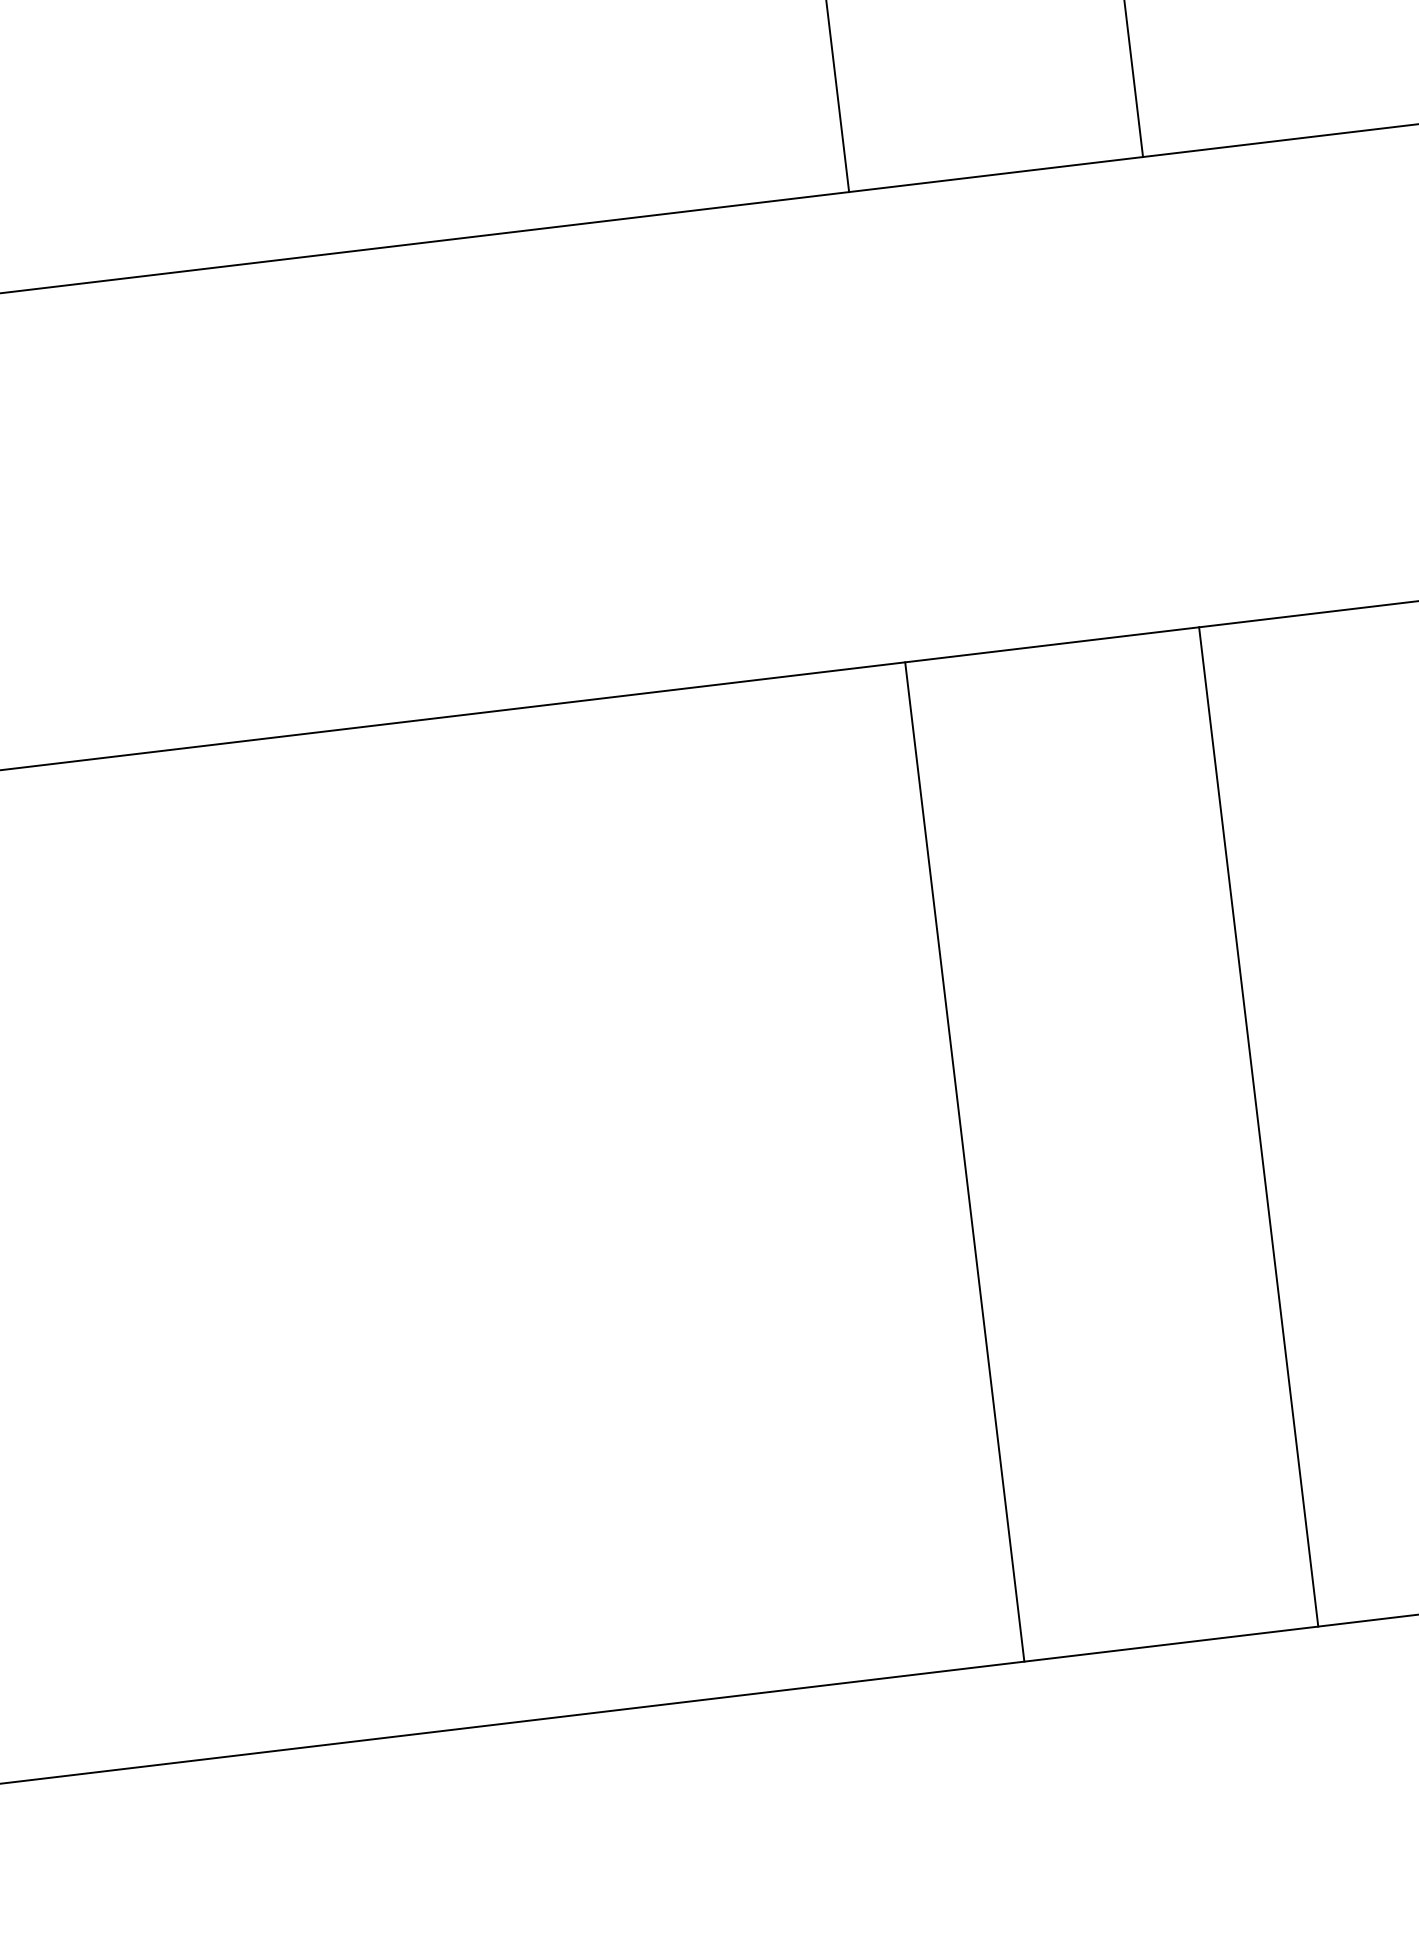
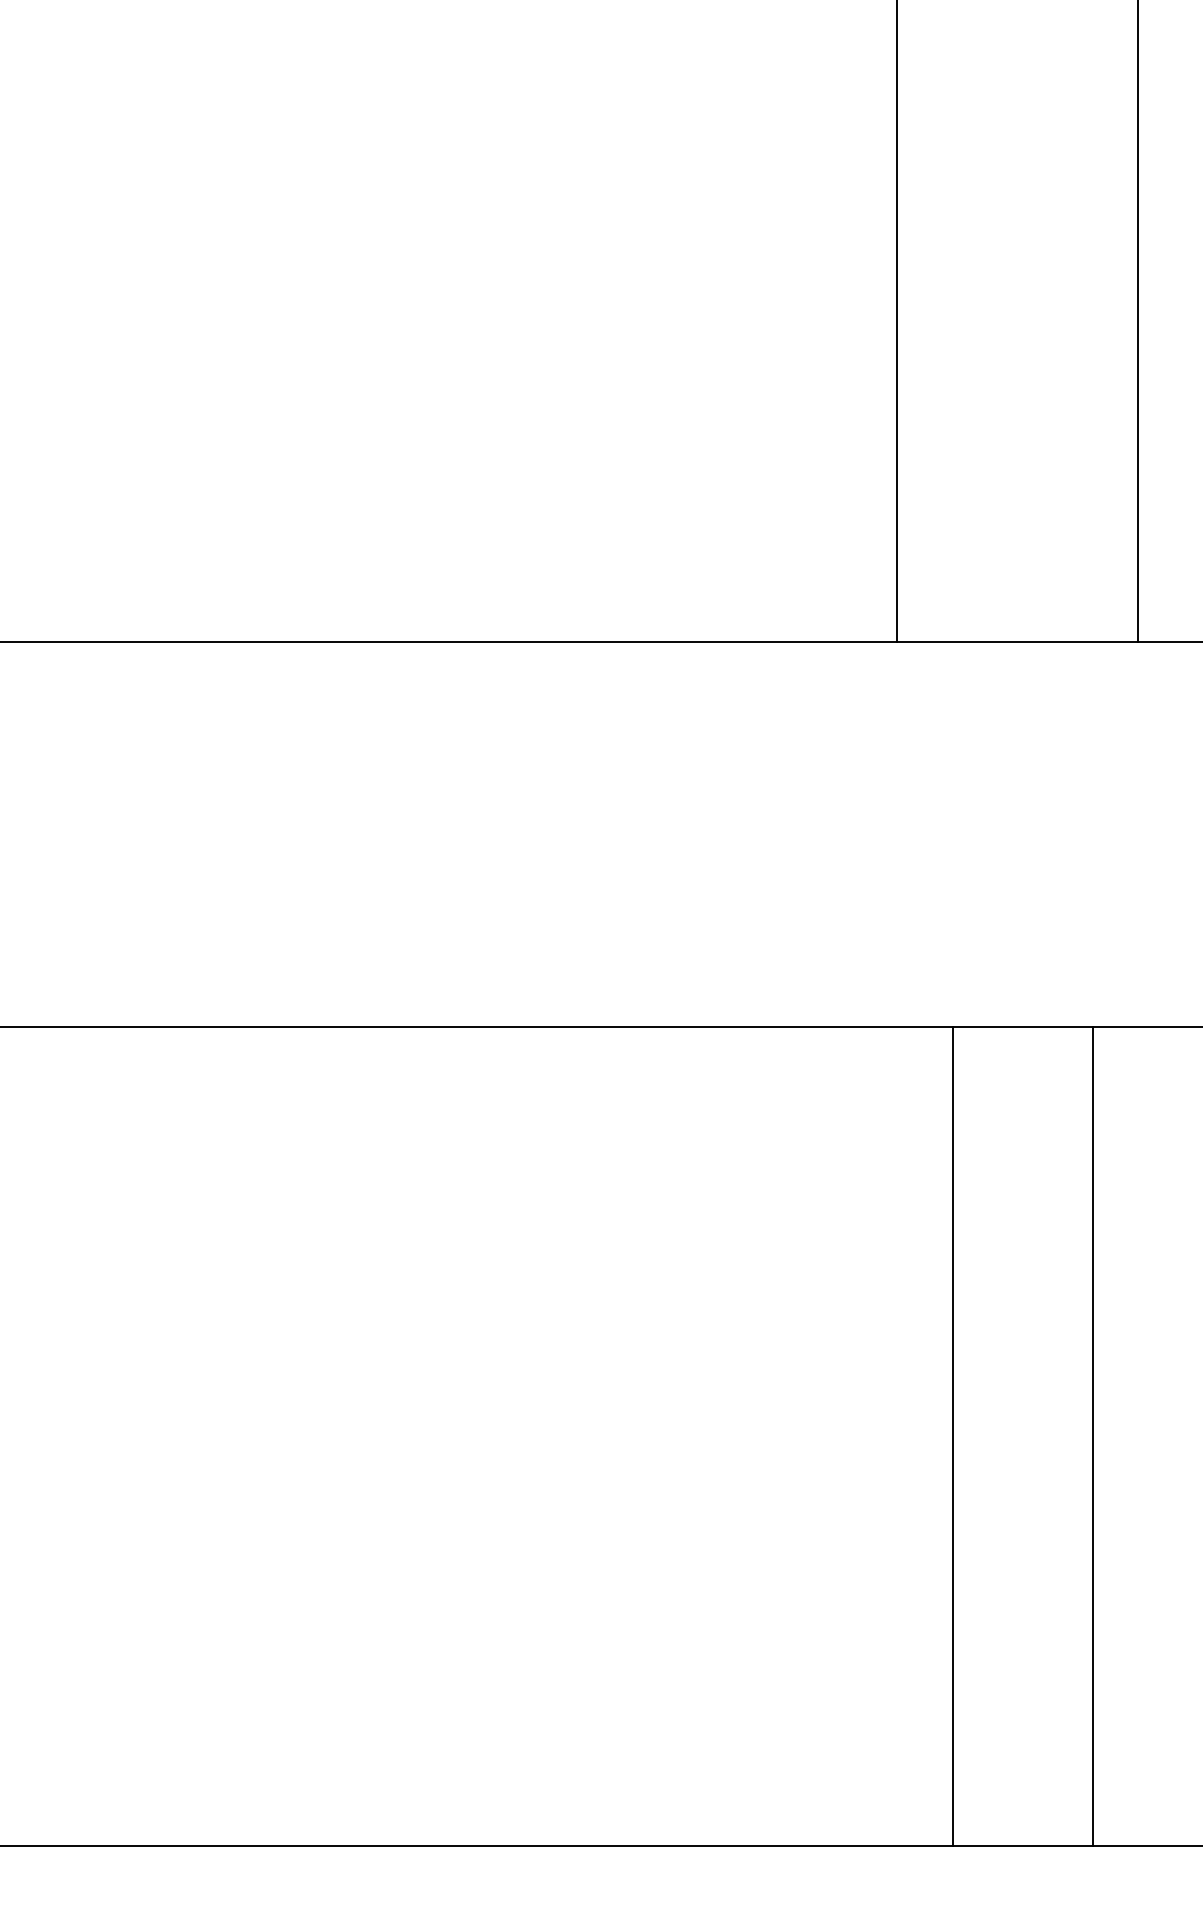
line: (1258, 1127) -> (1092, 1436), moved
line: (965, 1162) -> (953, 1436), moved

